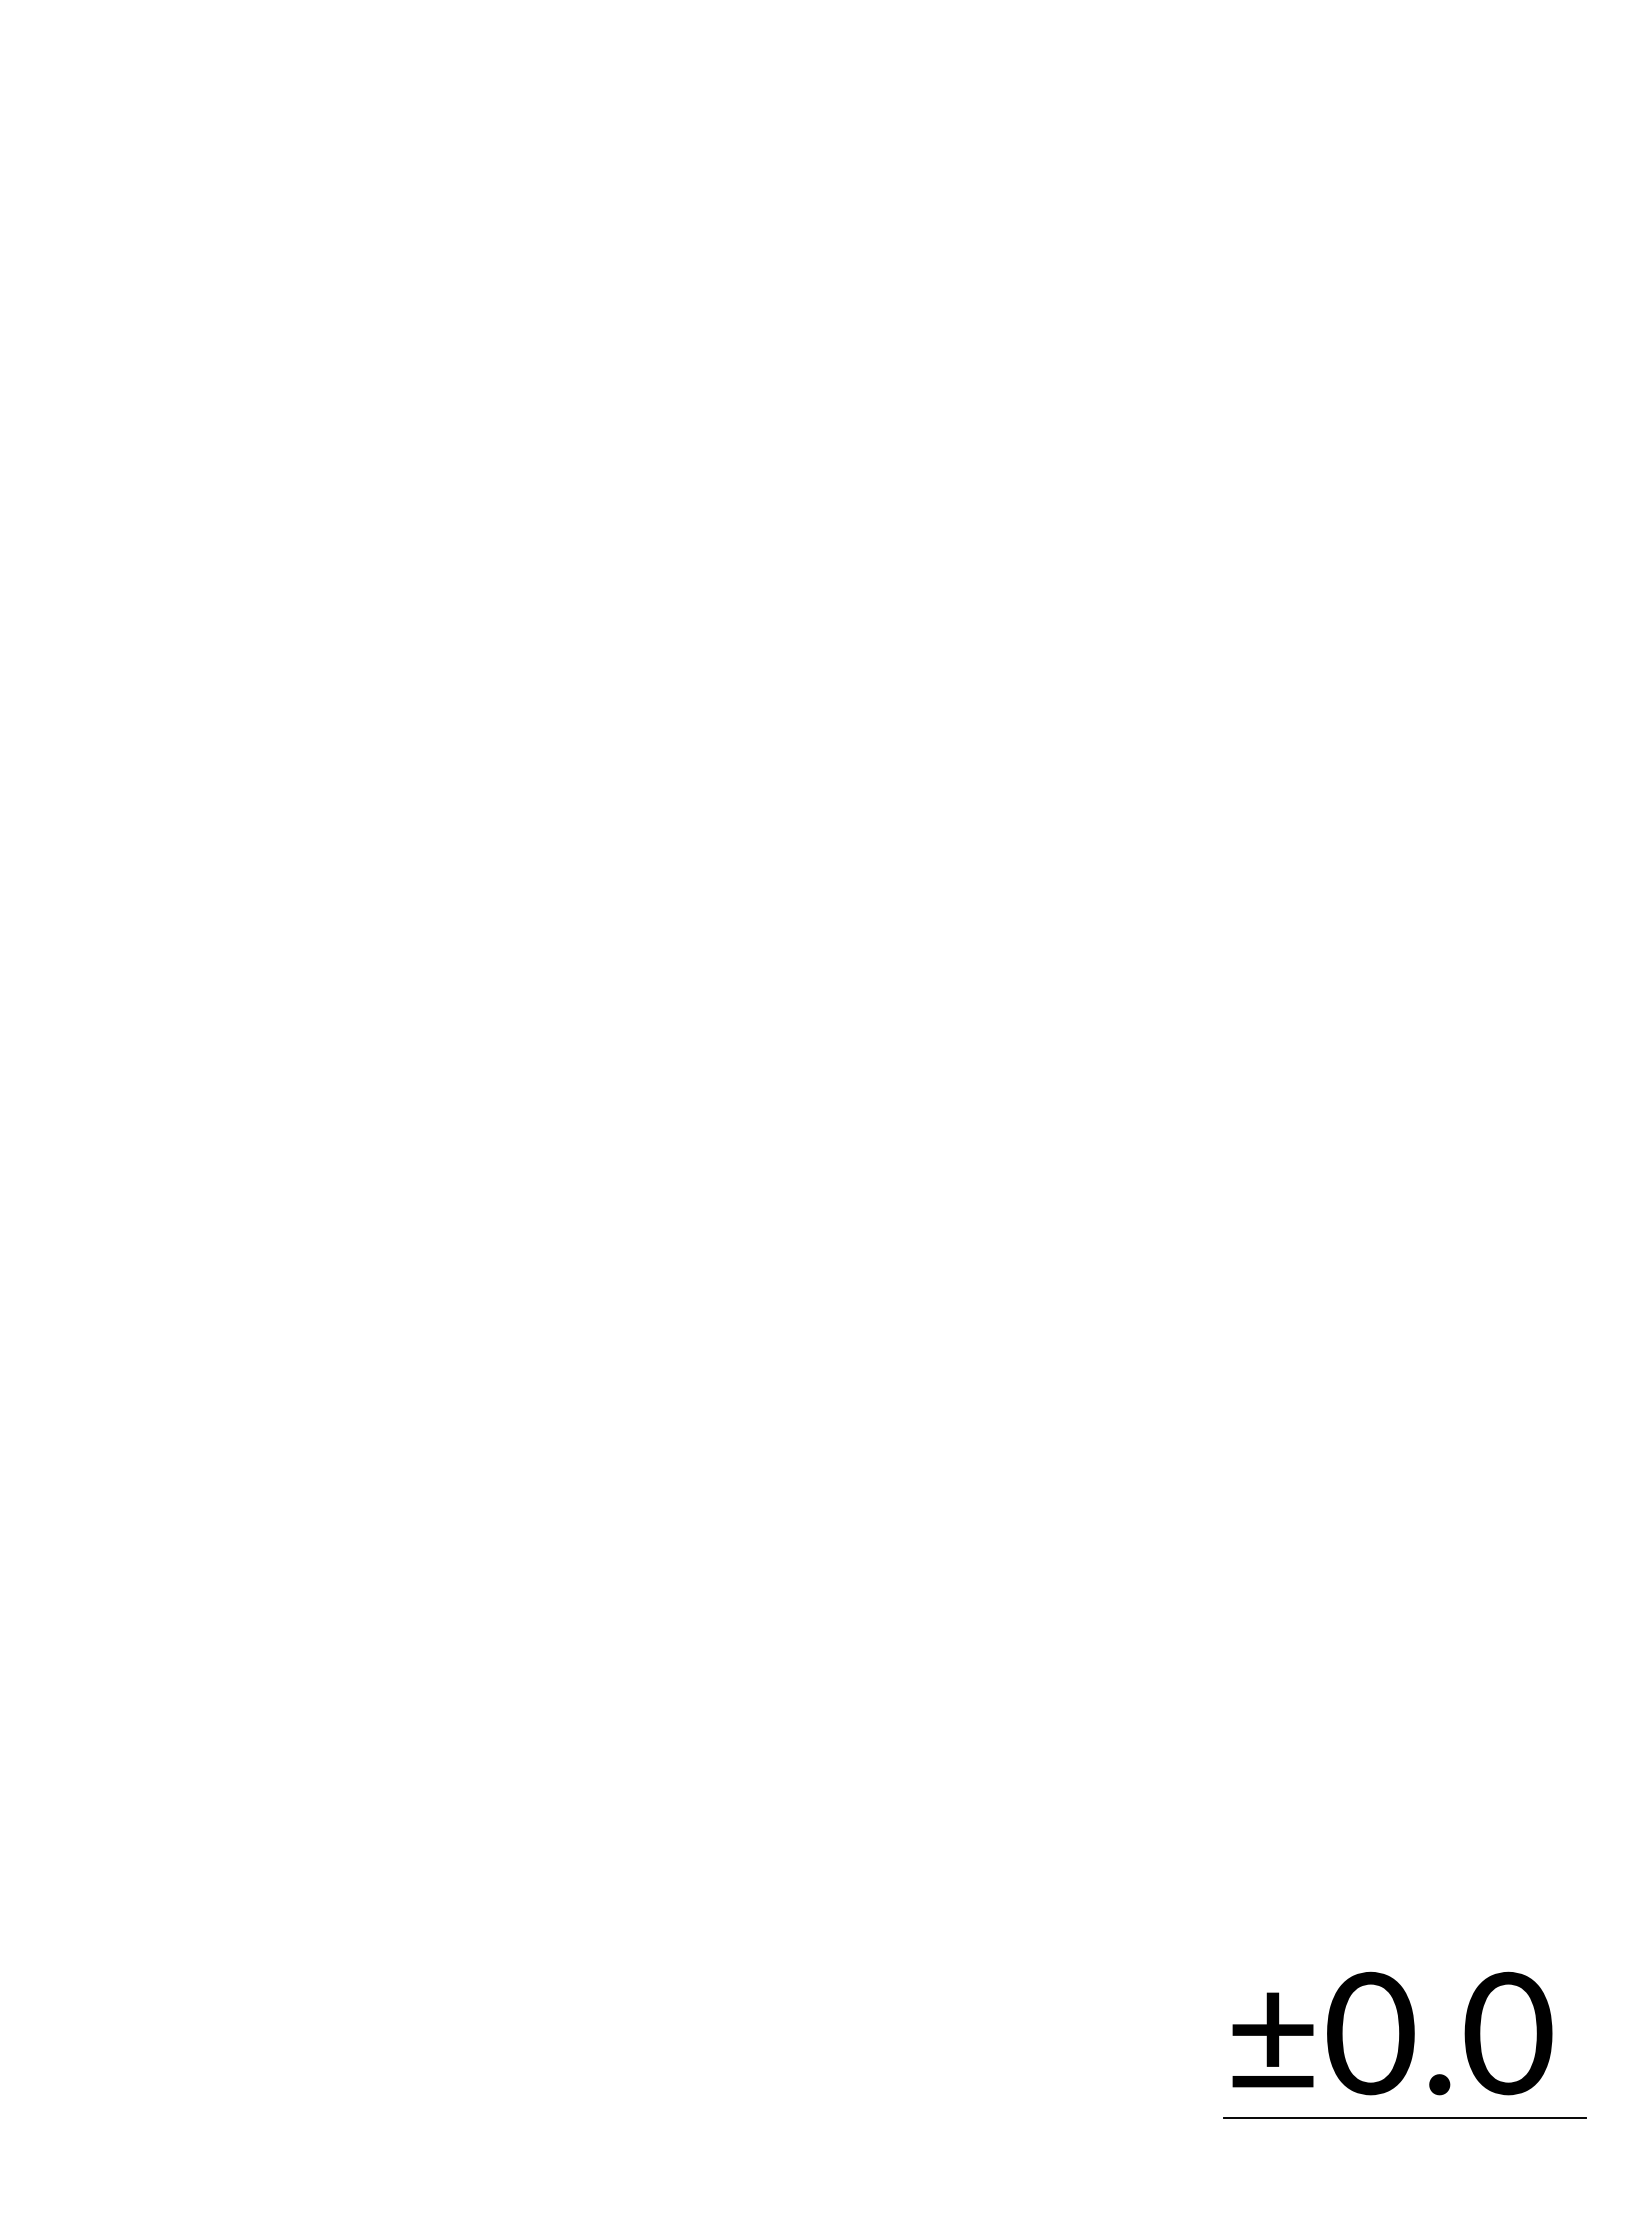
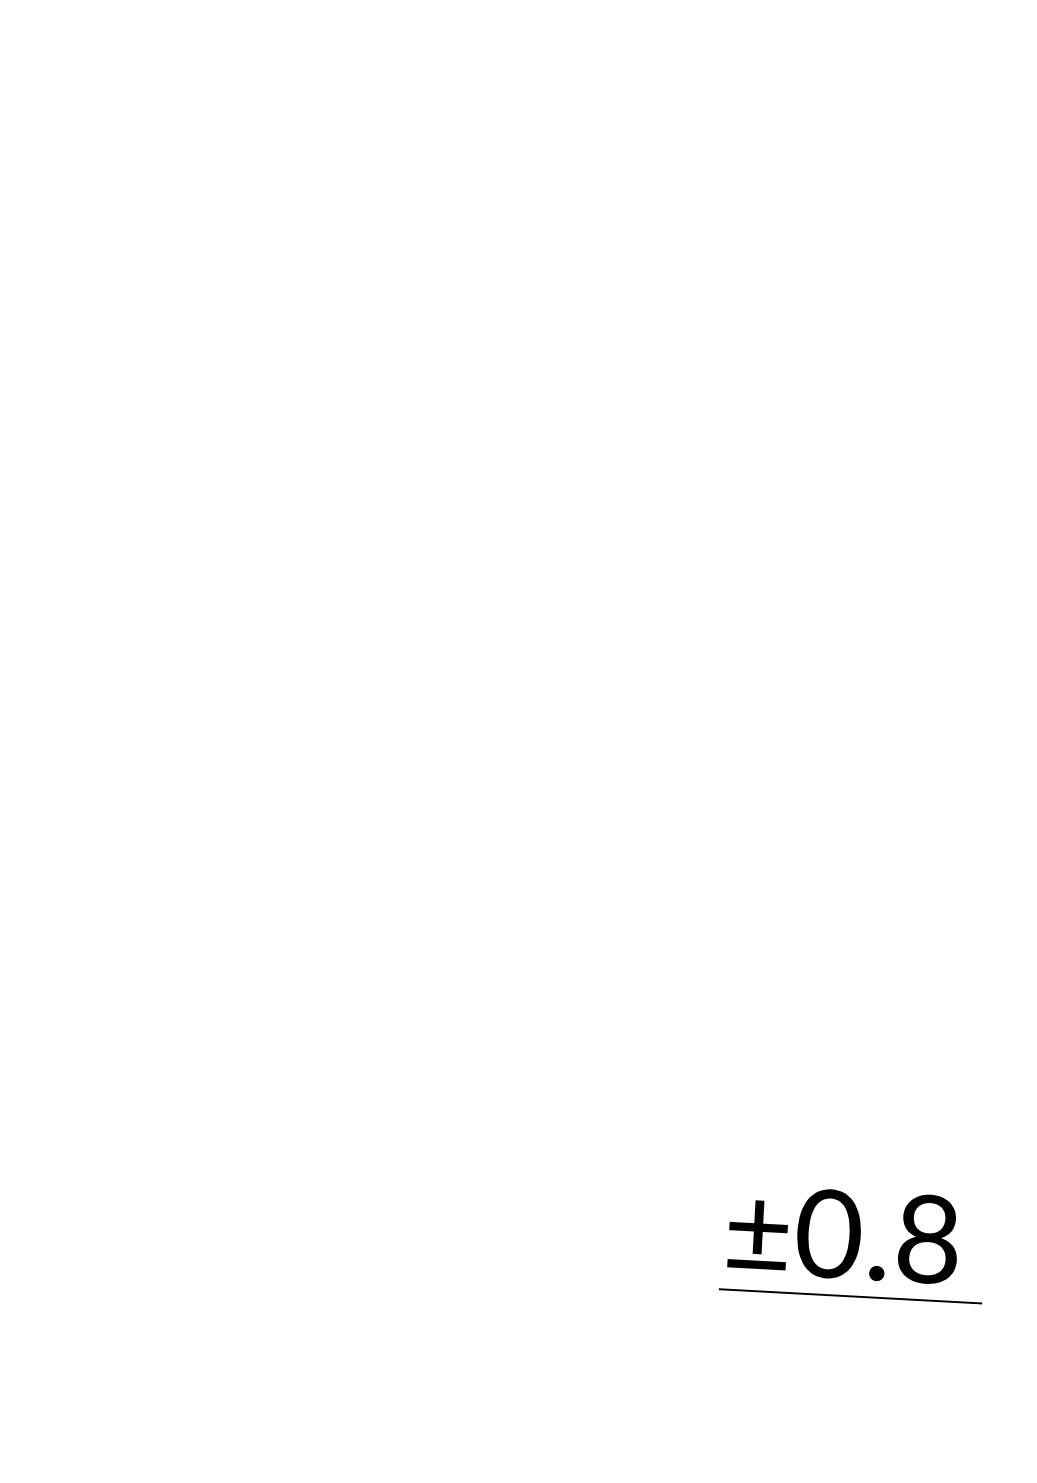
text: (1508, 2033) -> (928, 1239), ±0.0 -> ±0.8

